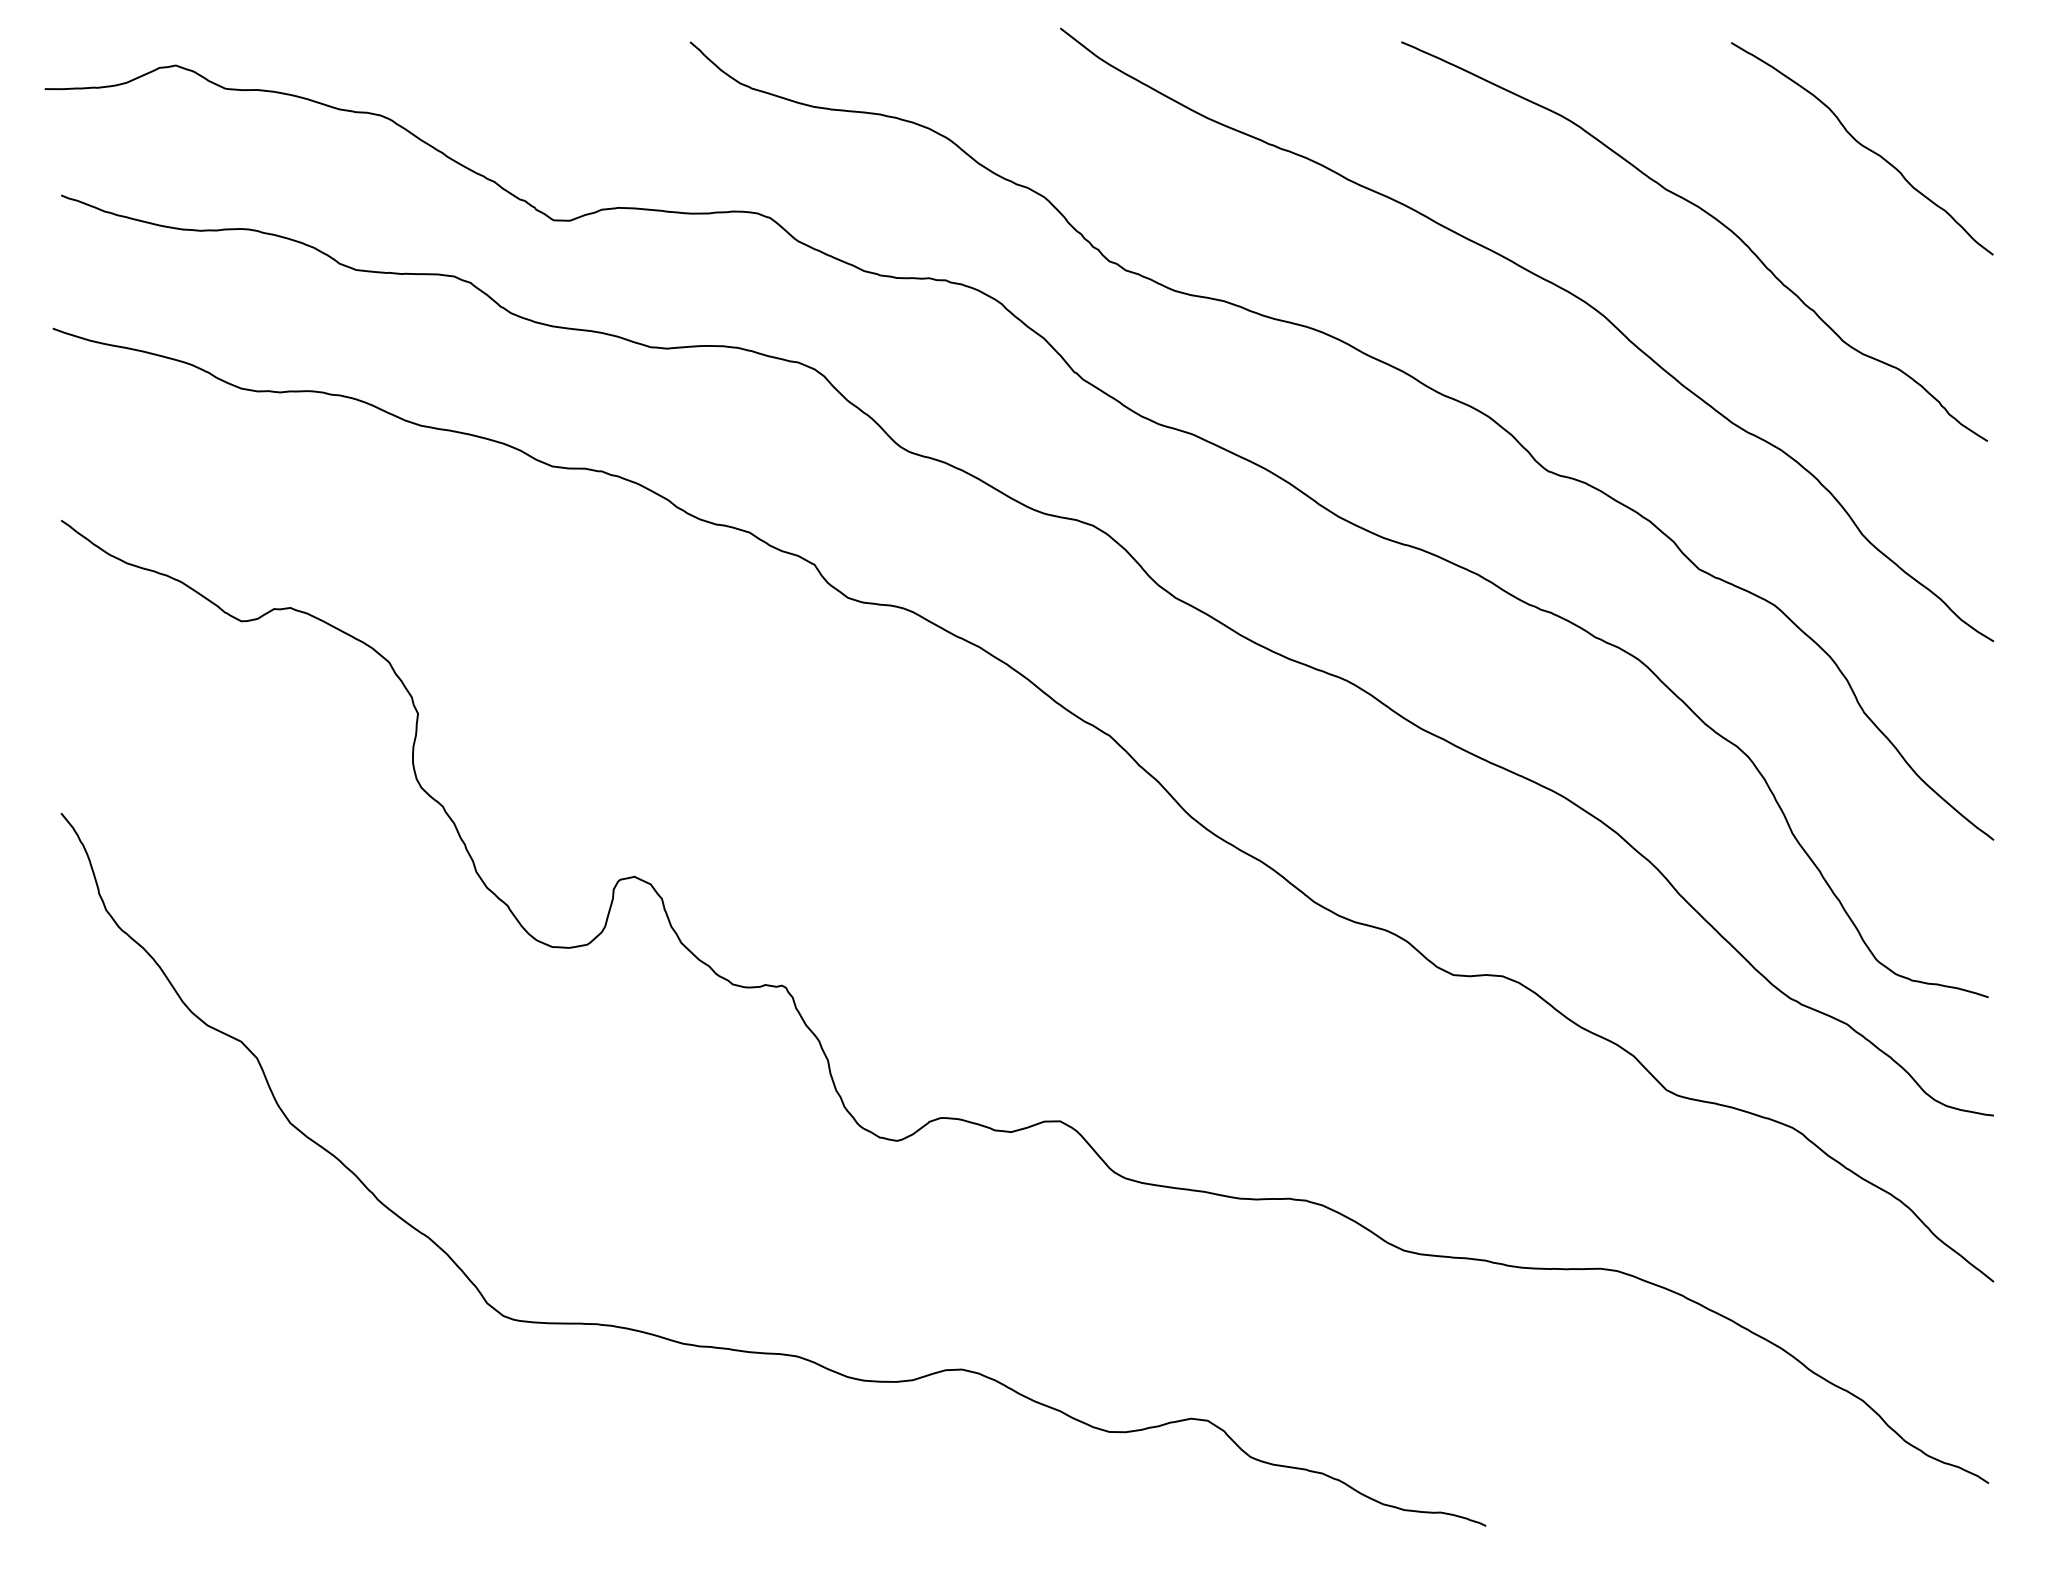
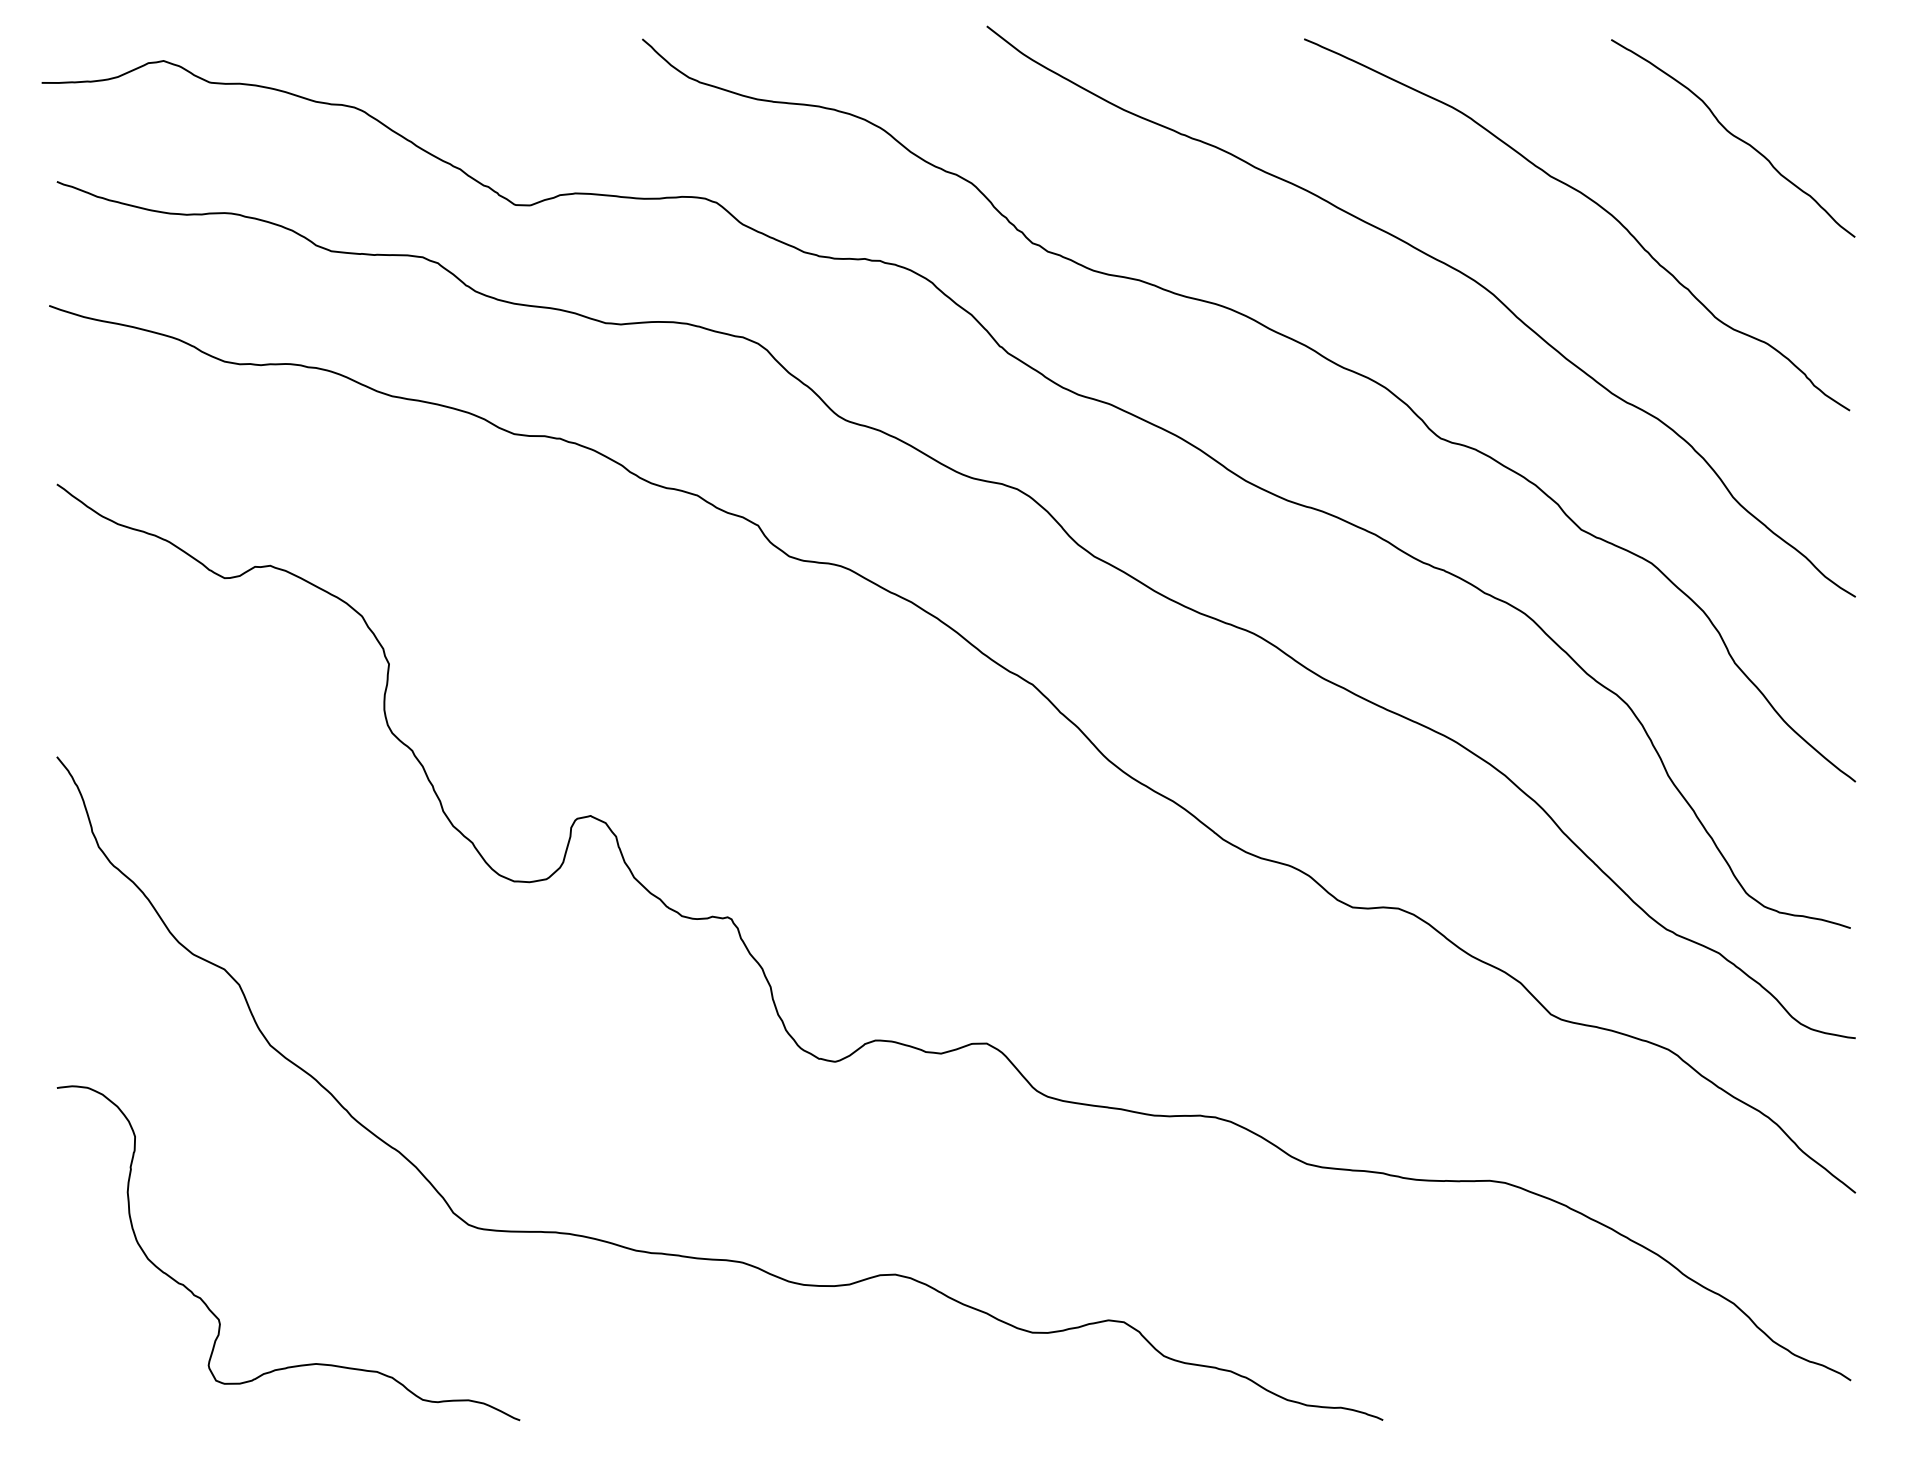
curve: (235, 1416) -> (219, 1318), added

